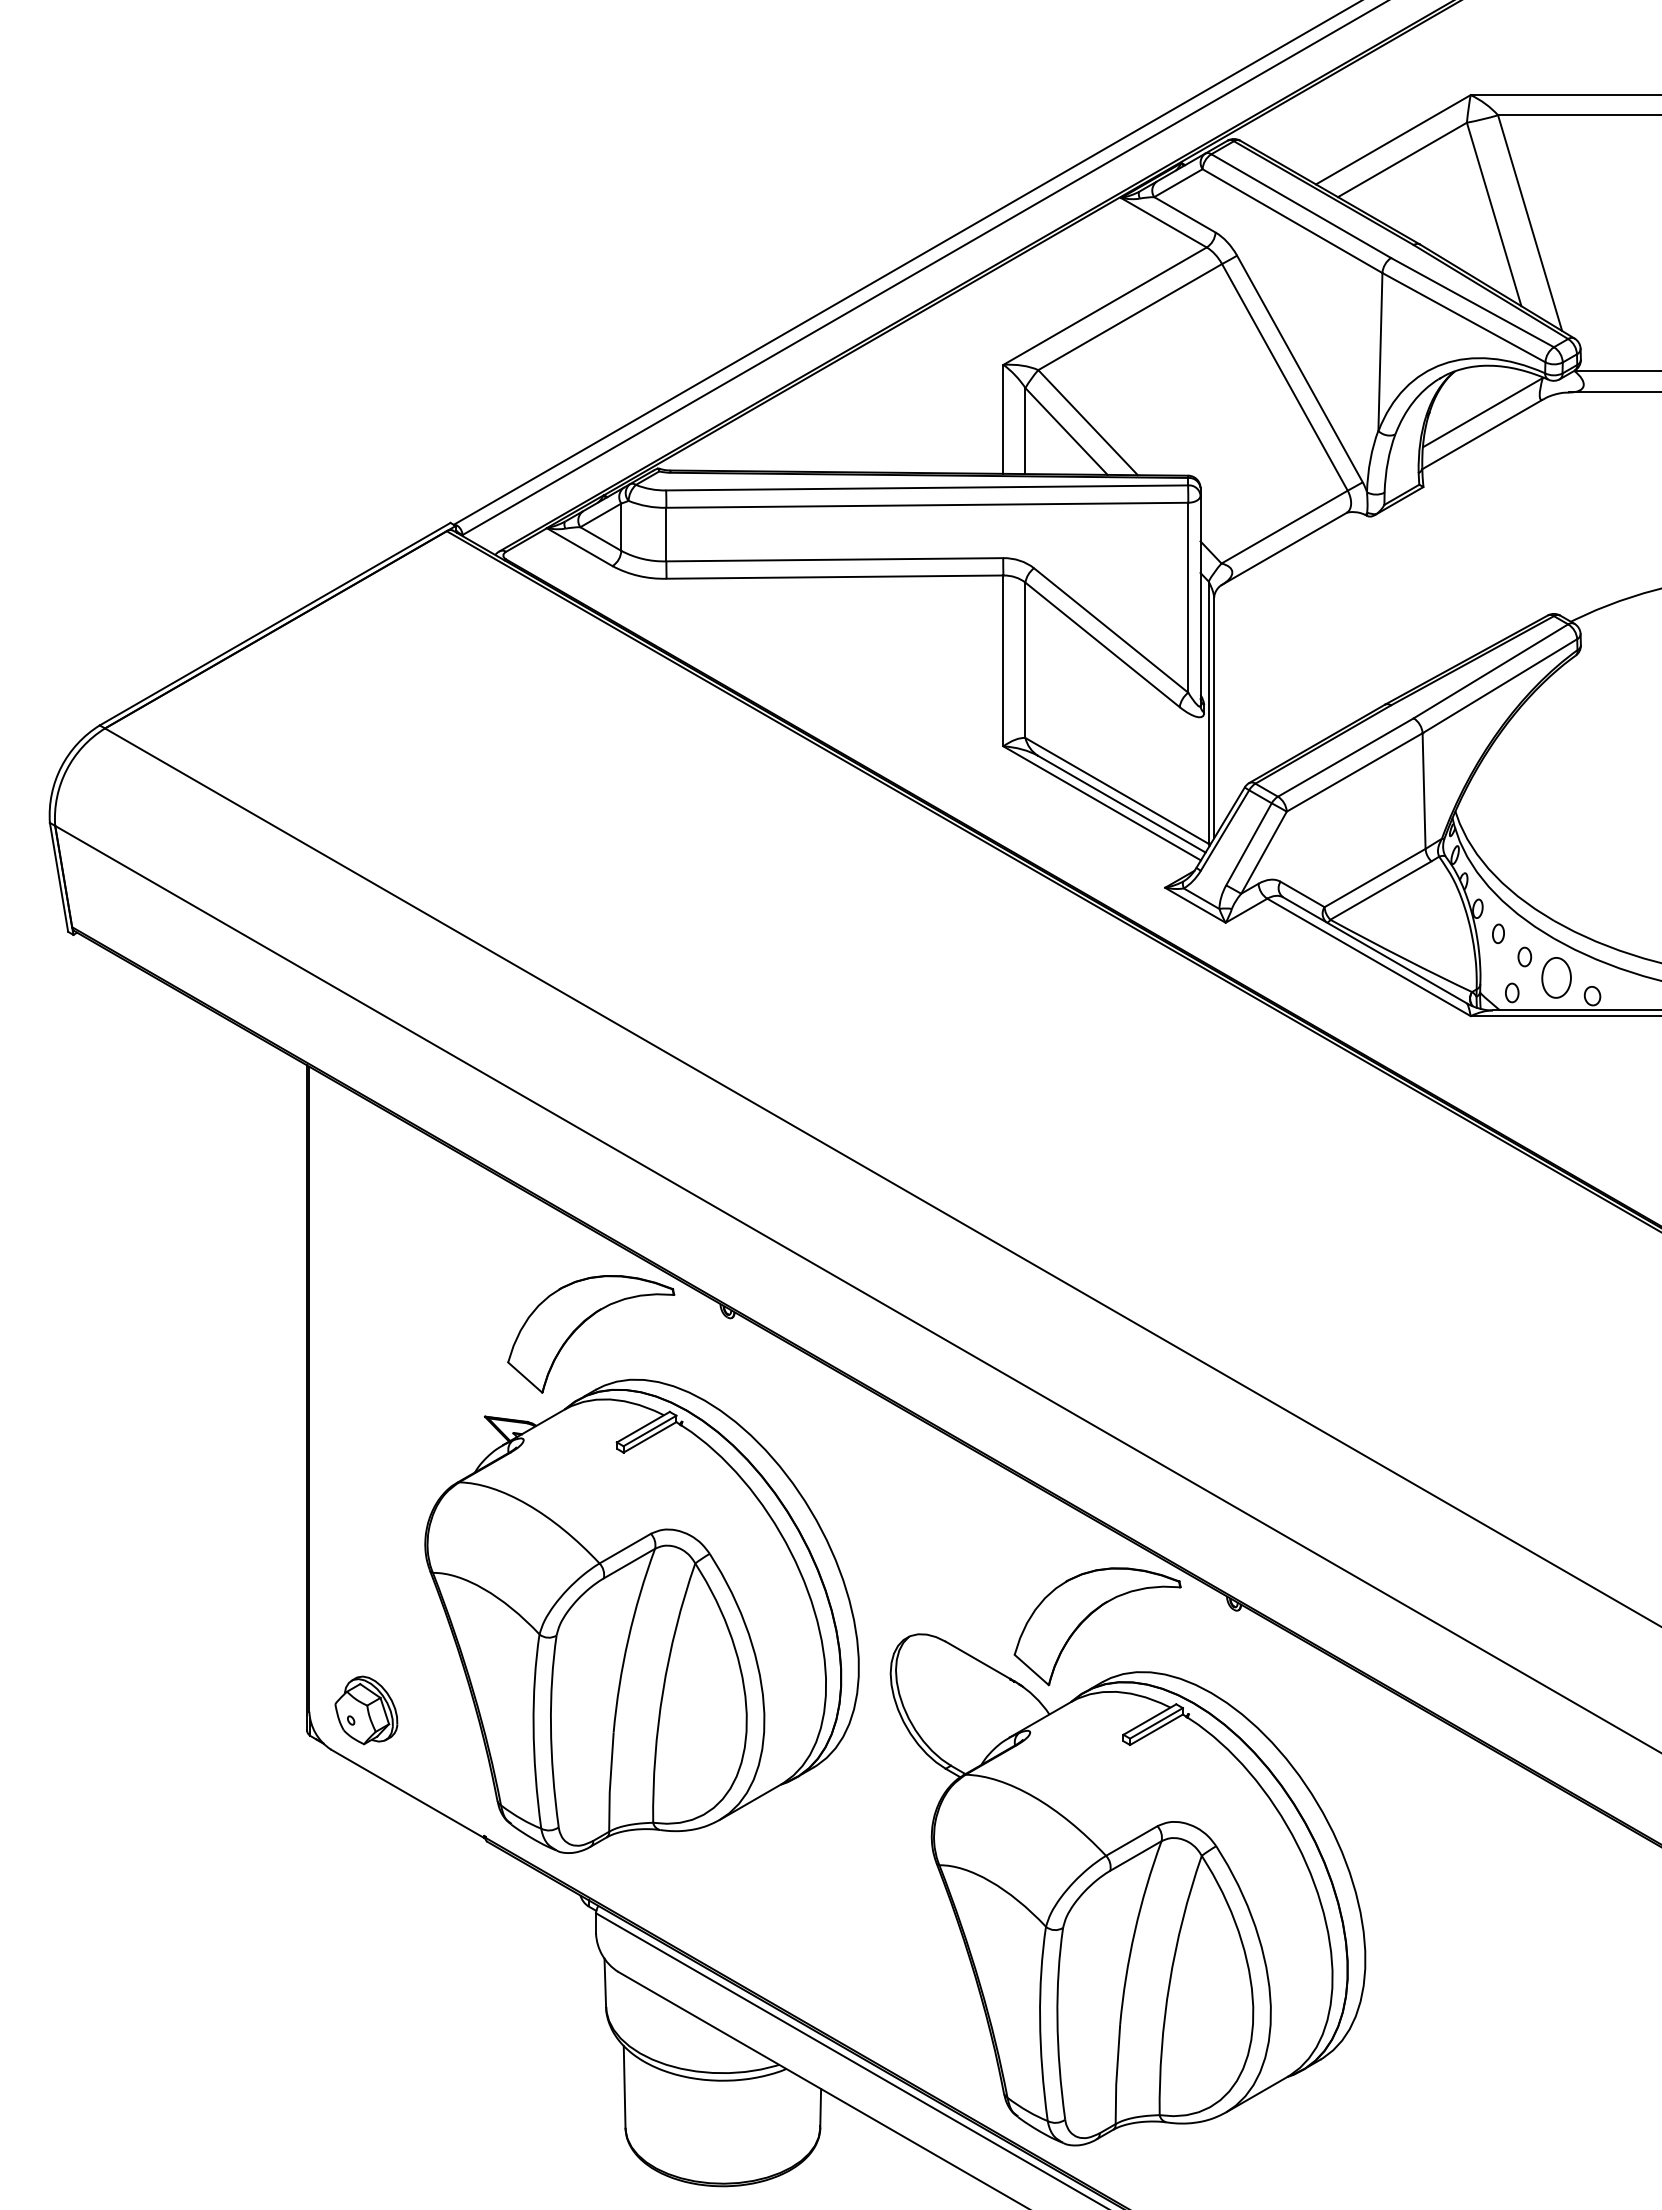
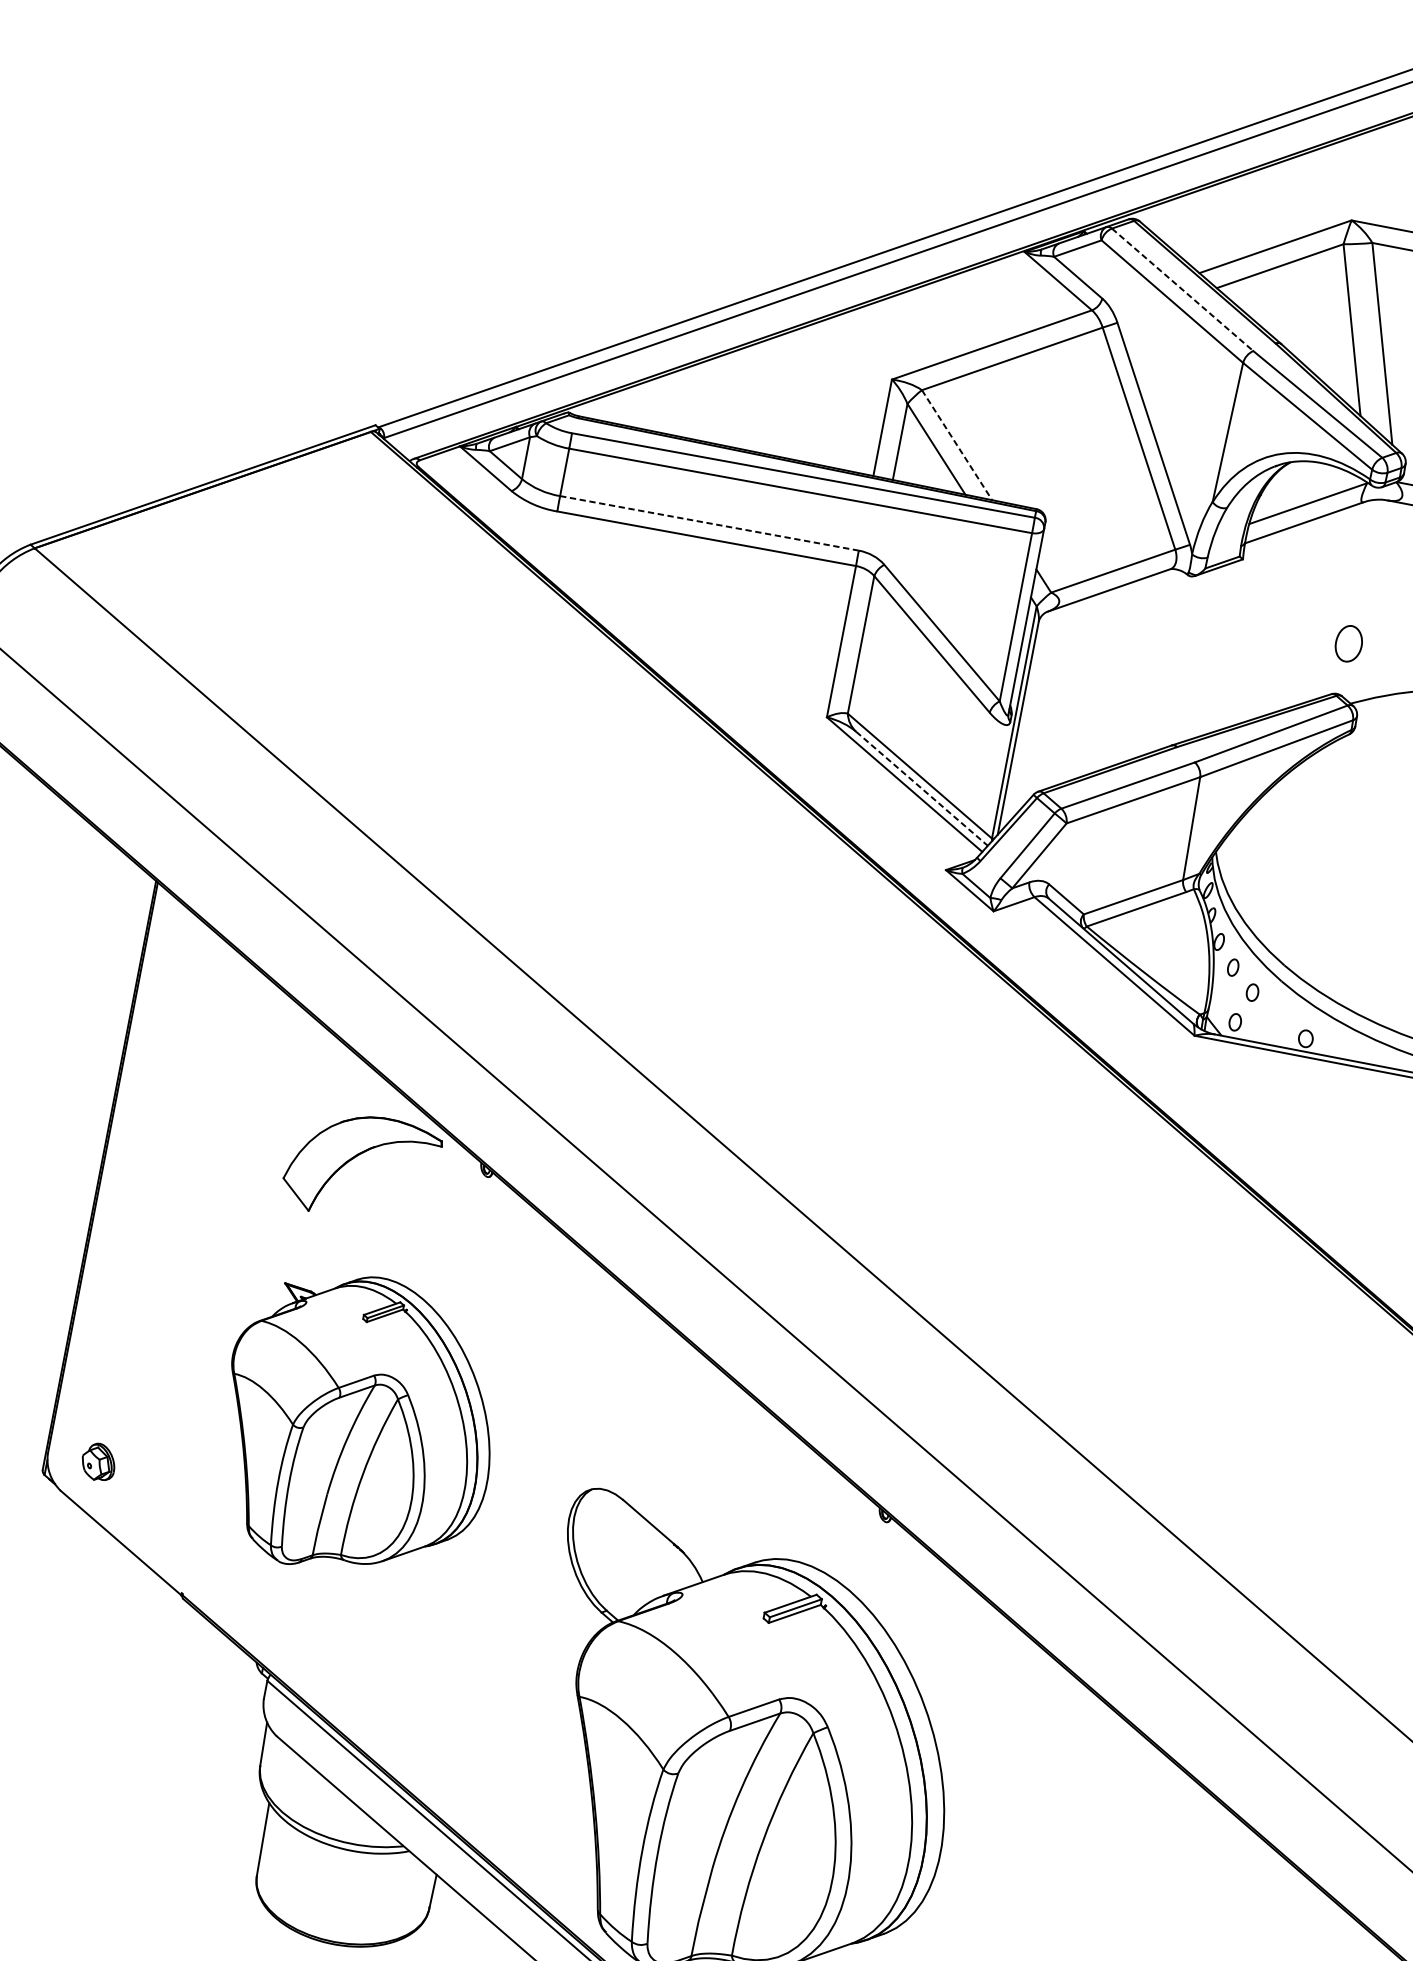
line: (1301, 206) -> (1182, 290), solid -> dashed
line: (1088, 423) -> (957, 445), solid -> dashed
line: (835, 559) -> (710, 523), solid -> dashed
line: (1121, 804) -> (921, 788), solid -> dashed
part: (1556, 977) -> (1348, 643), moved
part: (641, 1615) -> (358, 1424), size x0.7
part: (1088, 1617) -> (753, 1502), removed
part: (366, 1710) -> (98, 1462), size x0.6

